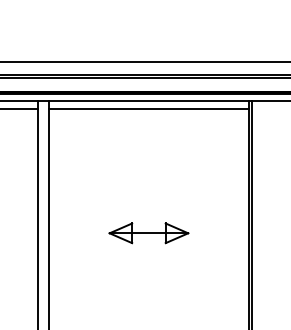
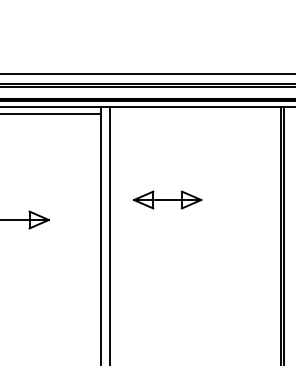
line: (148, 108) -> (195, 113), removed
part: (148, 232) -> (167, 199), moved

